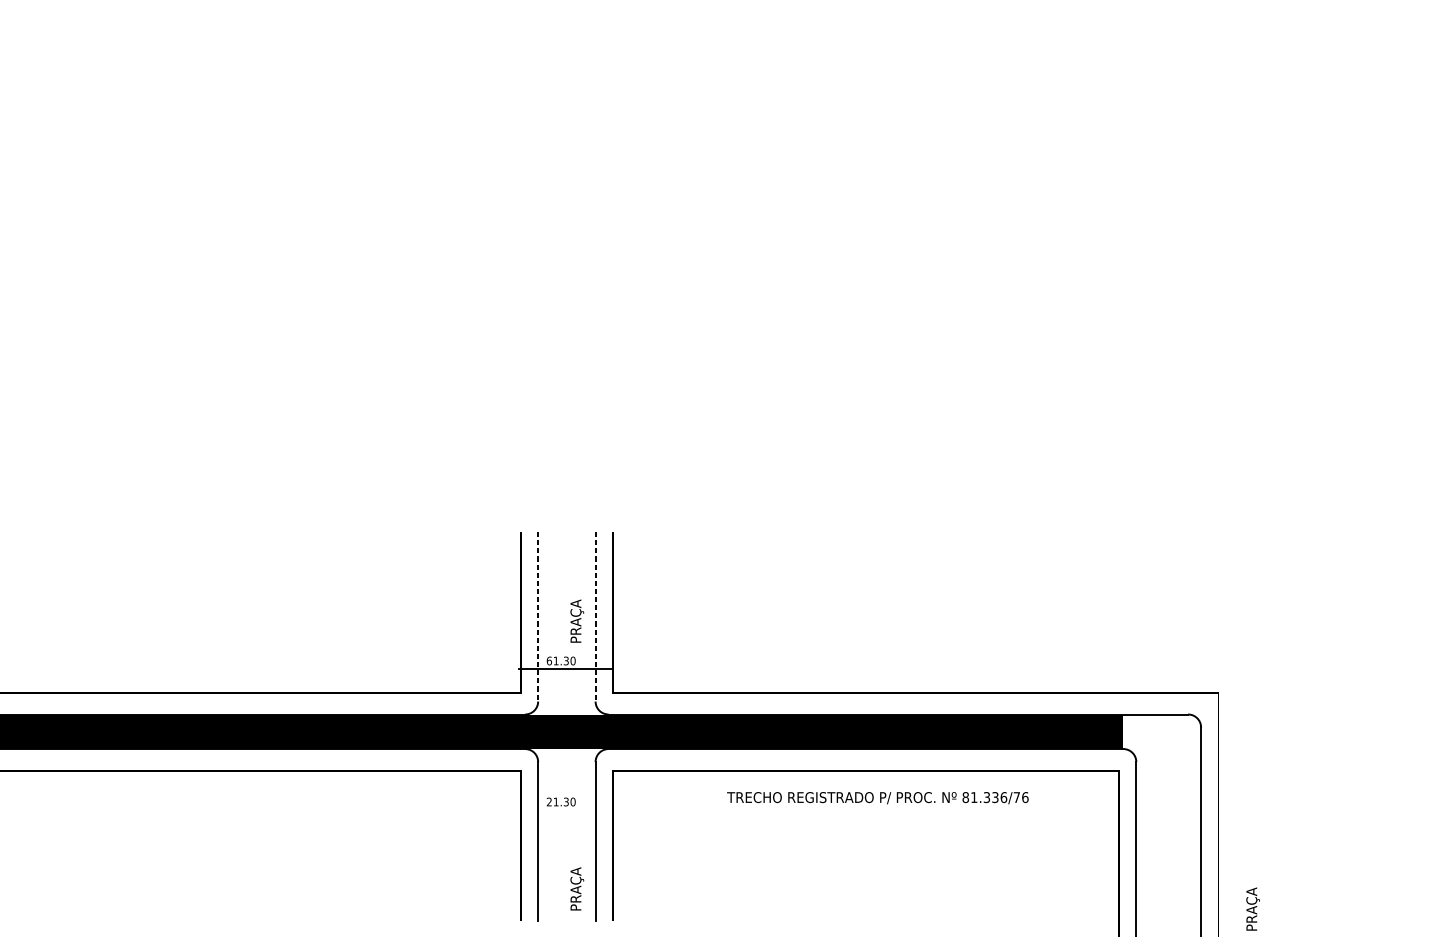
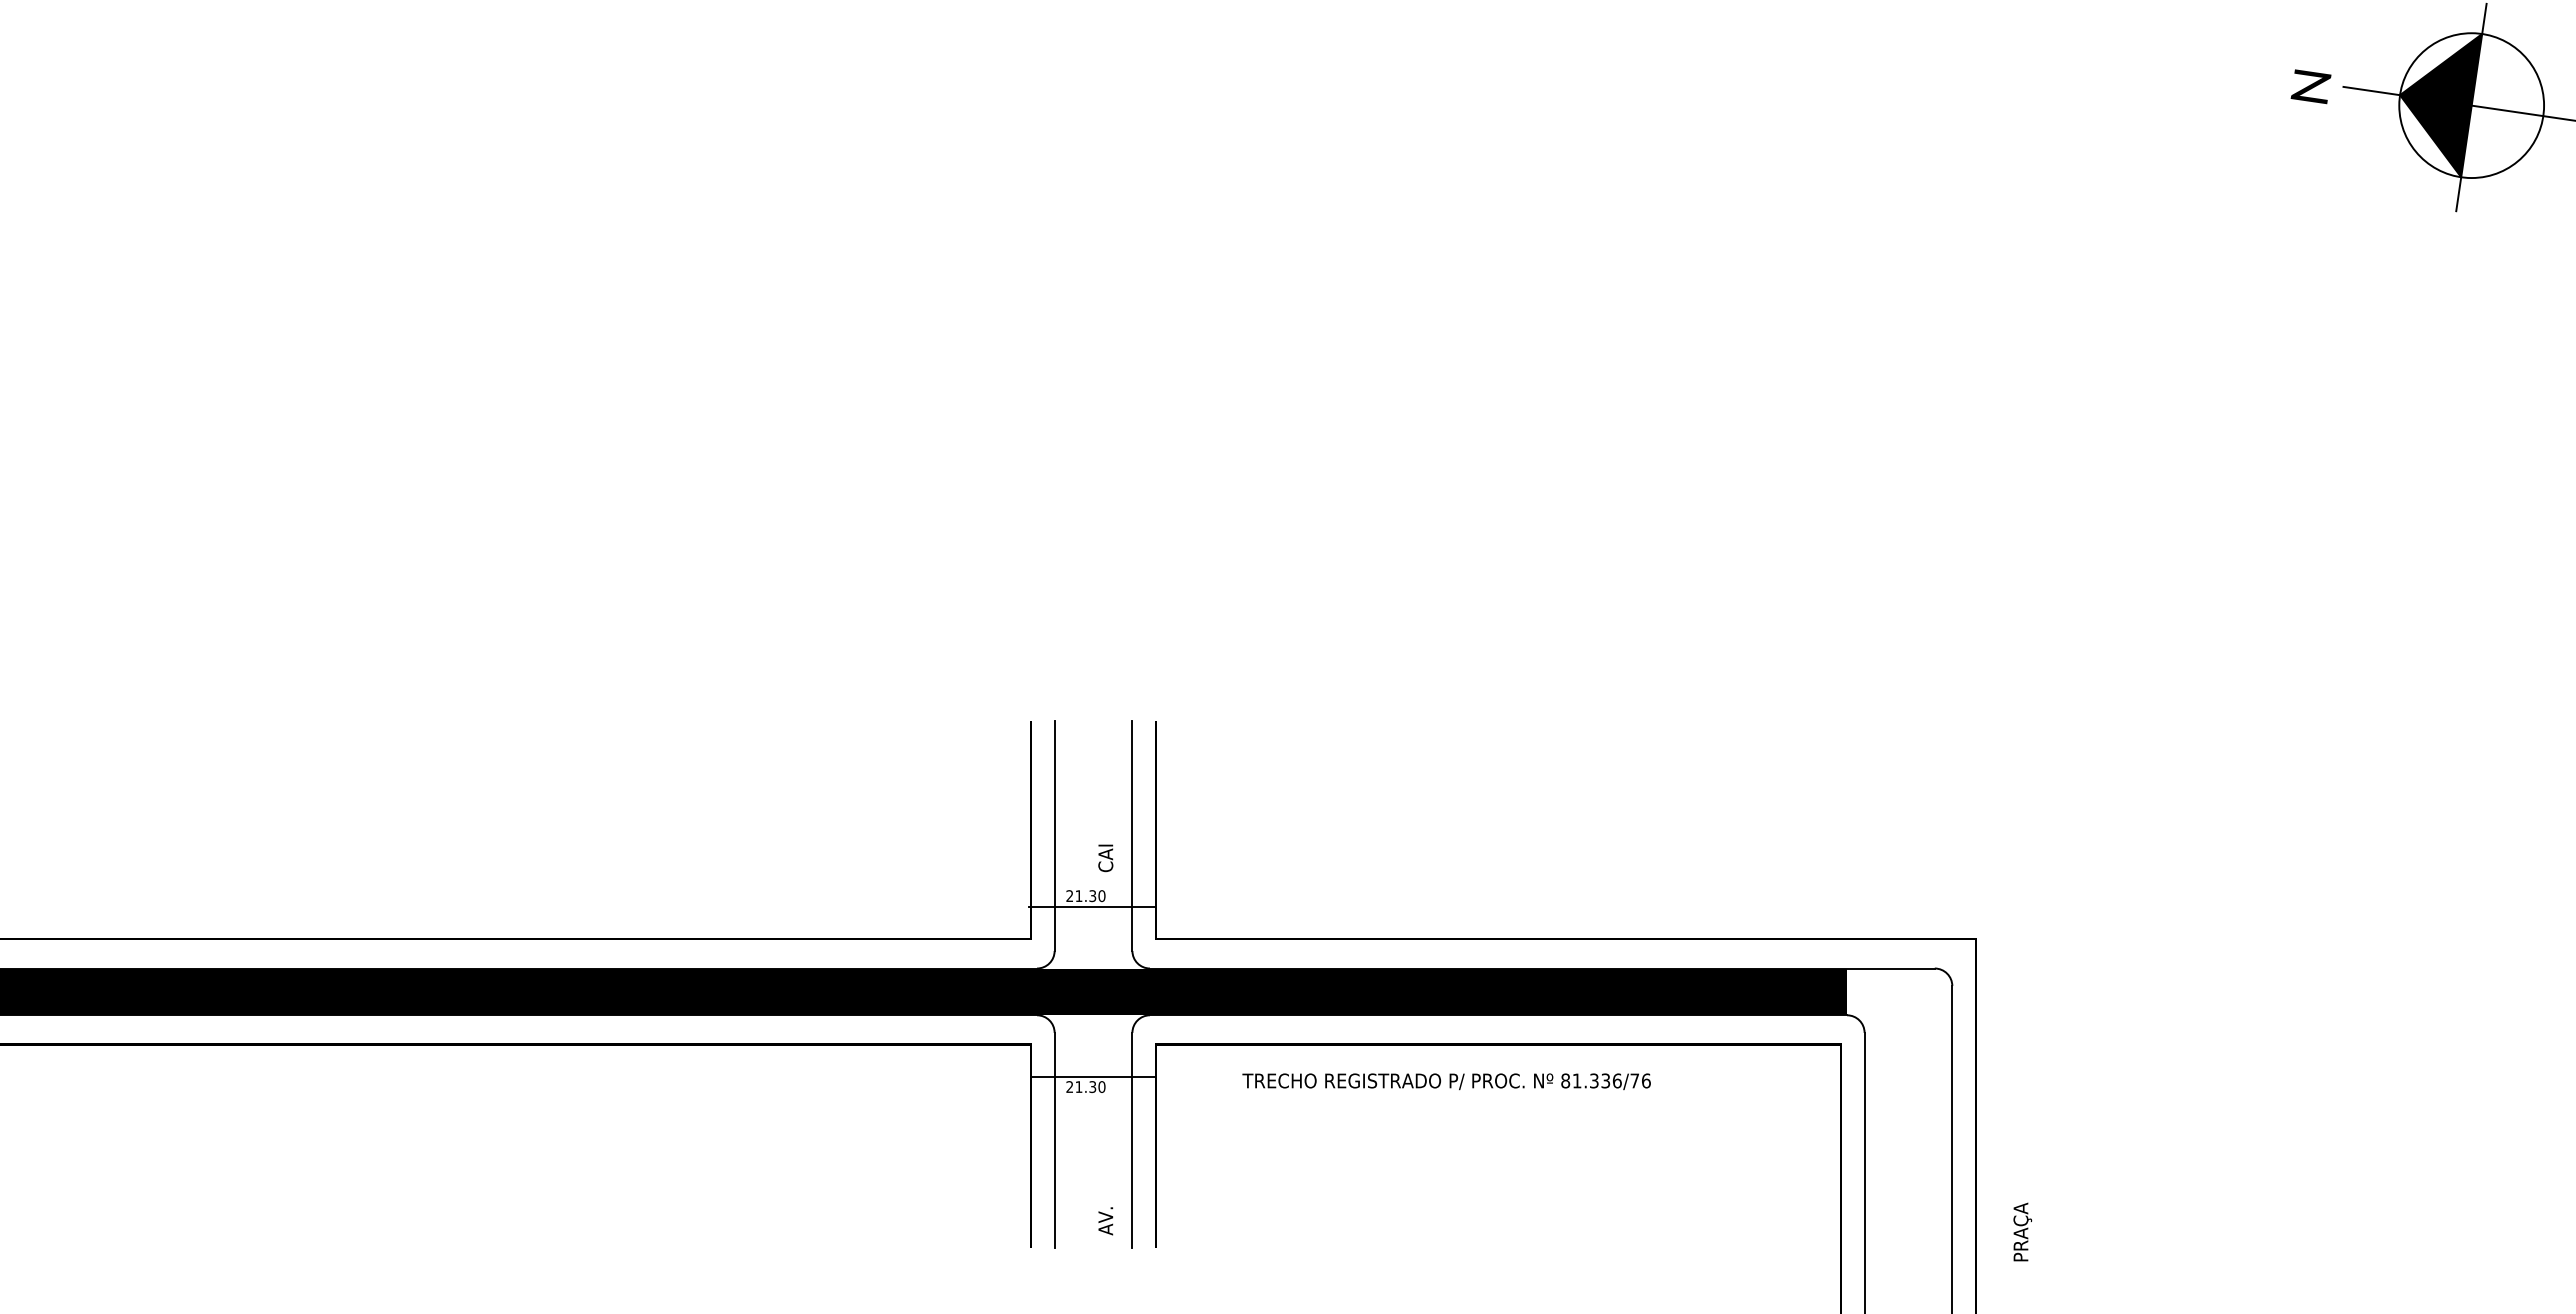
line: (538, 617) -> (1054, 836), dashed -> solid
line: (595, 617) -> (1132, 836), dashed -> solid
text: (577, 621) -> (1107, 842), PRAÇA -> CAI
text: (549, 661) -> (1069, 896), 61.30 -> 21.30
line: (566, 794) -> (1093, 1076), added
text: (877, 797) -> (1446, 1081), moved
text: (577, 889) -> (1107, 1205), PRAÇA -> AV.

